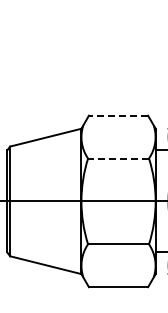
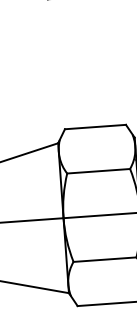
line: (118, 115) -> (95, 126), dashed -> solid
line: (118, 158) -> (98, 171), dashed -> solid

